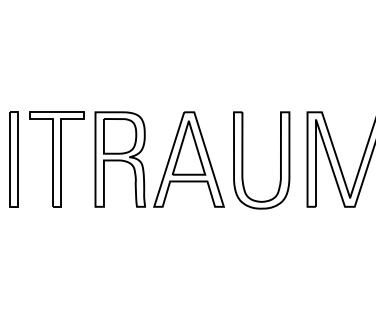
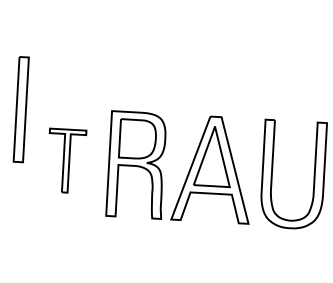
part: (13, 159) -> (20, 109), moved
part: (56, 159) -> (65, 161), size x0.6

